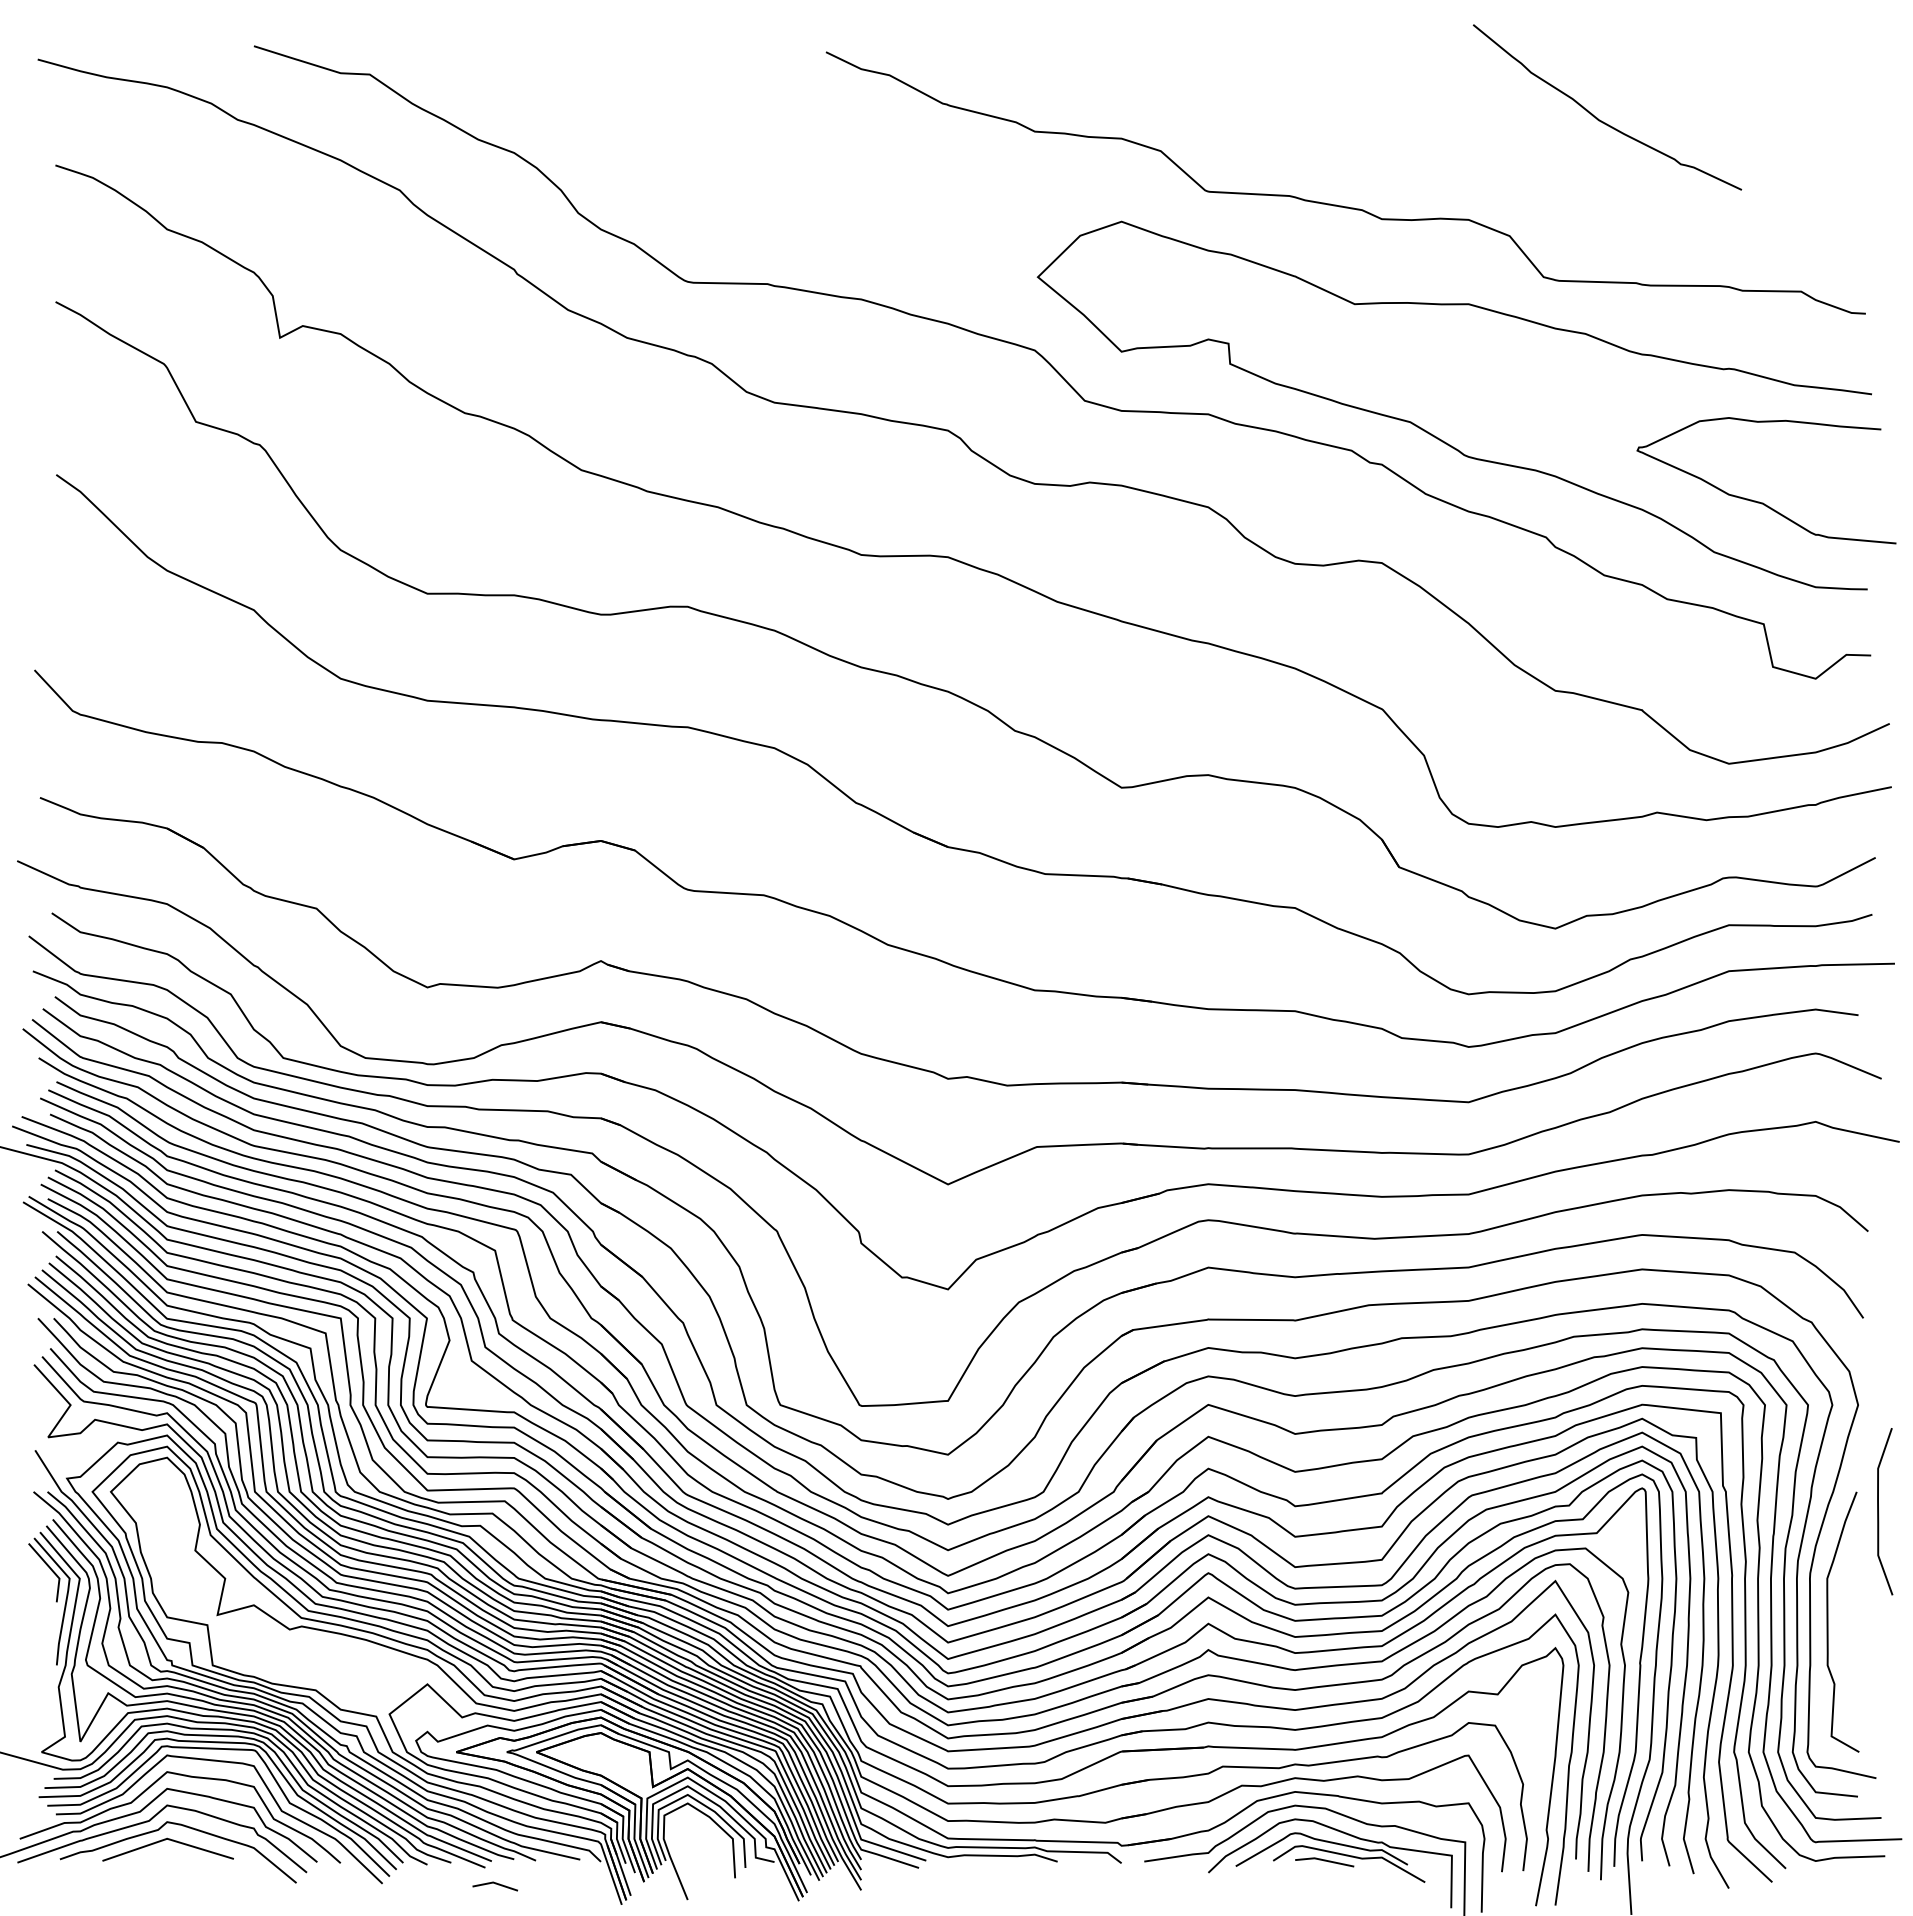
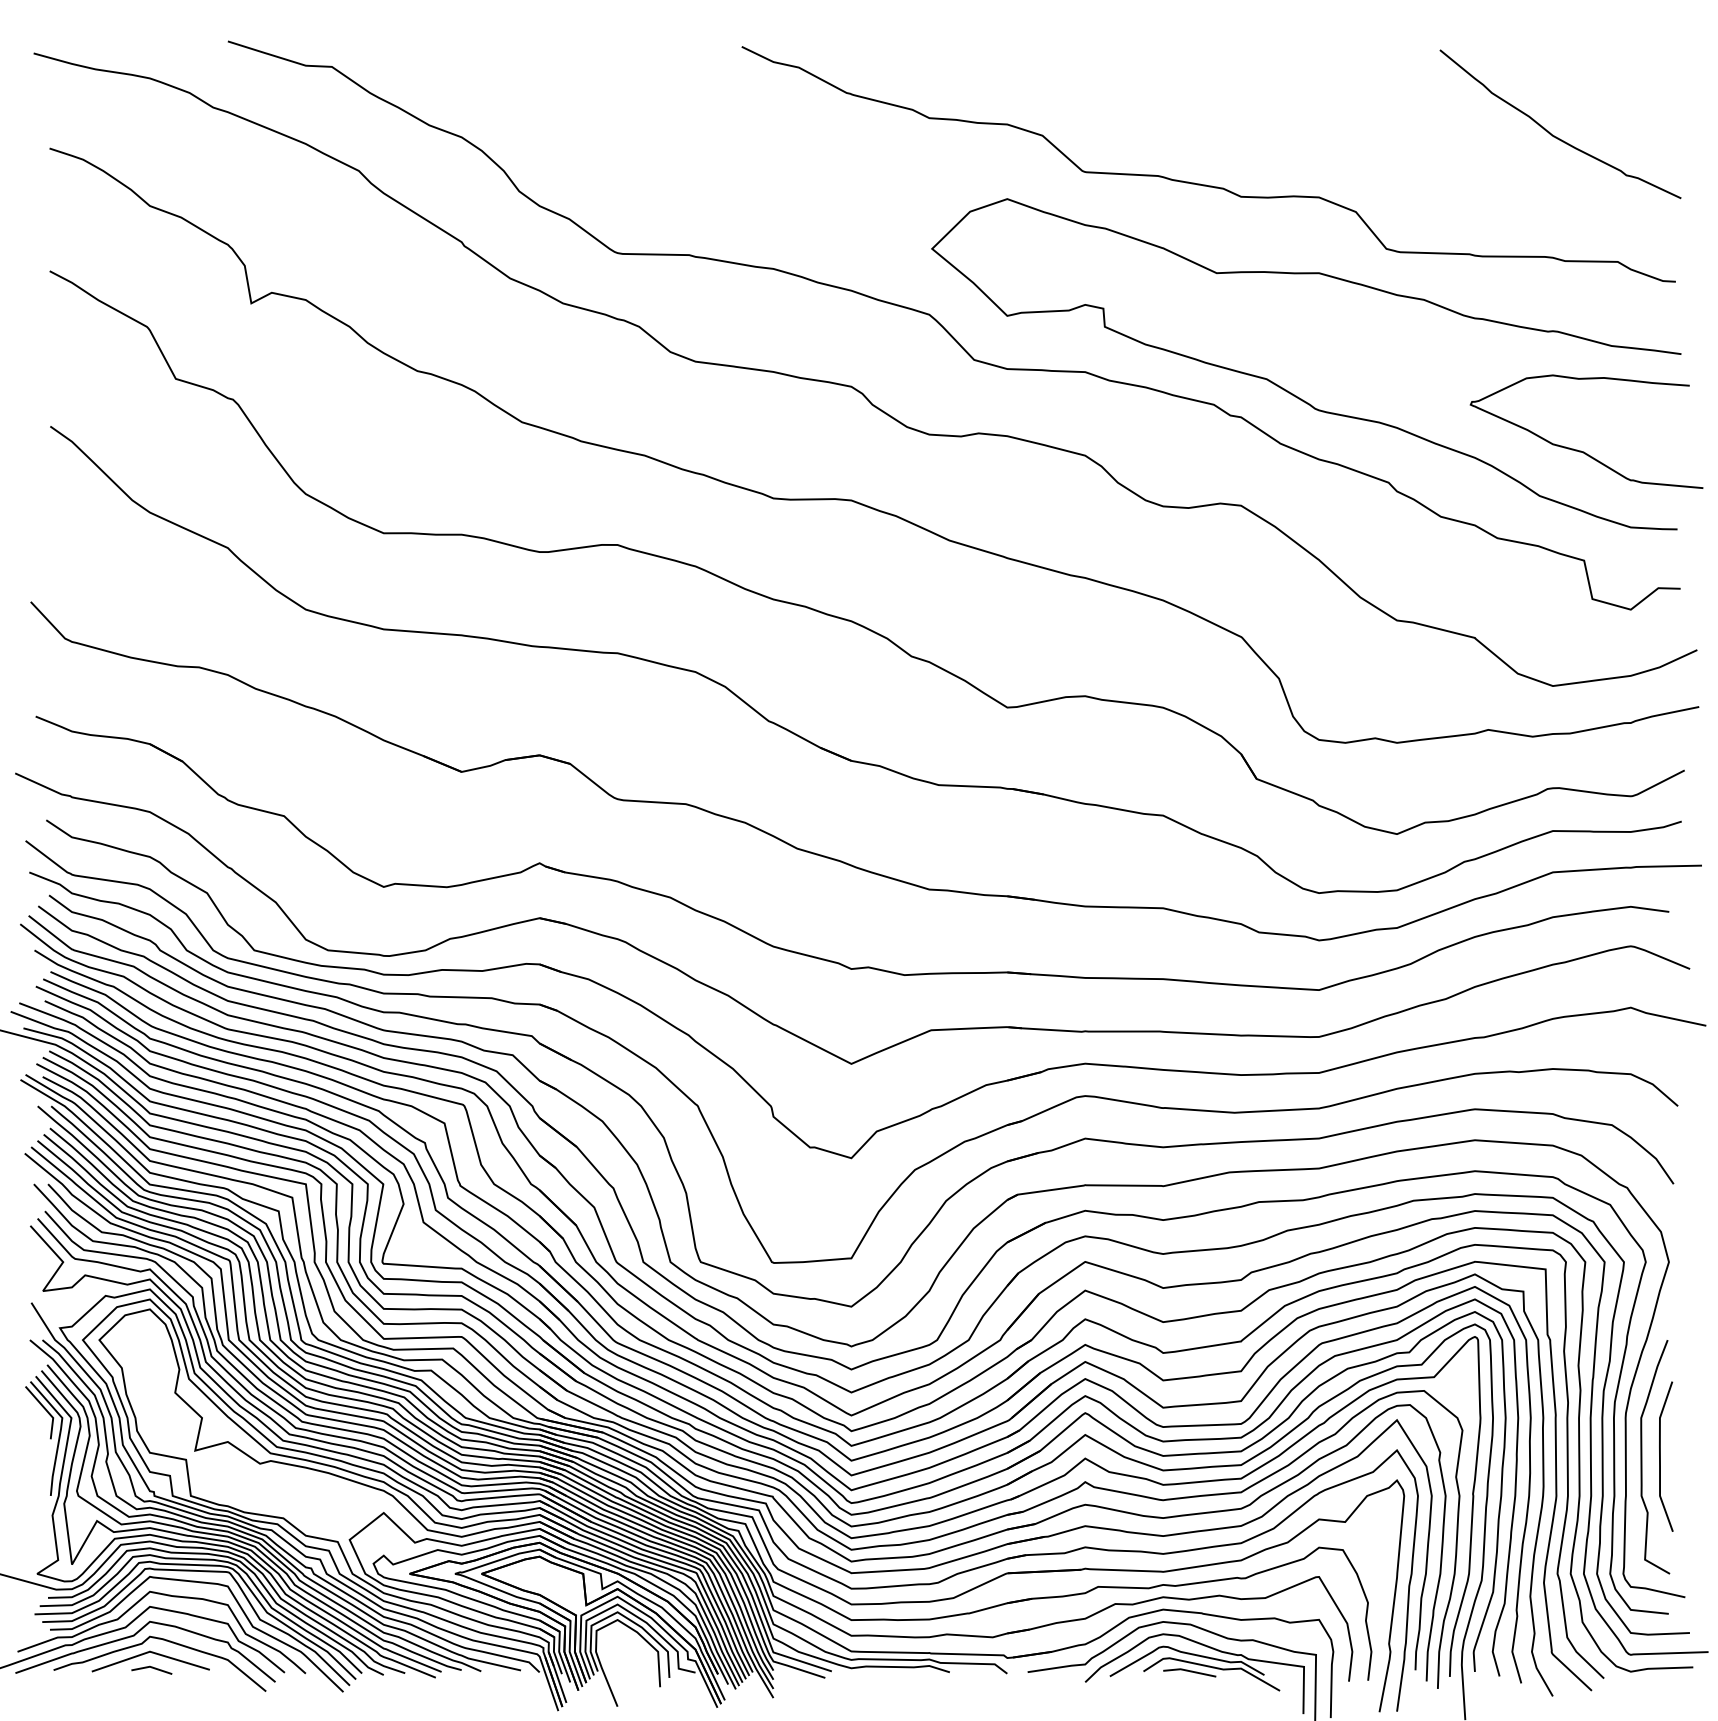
curve: (1597, 117) -> (1551, 133), moved
curve: (1878, 1511) -> (1660, 1456), moved
line: (495, 1884) -> (152, 1668), moved

